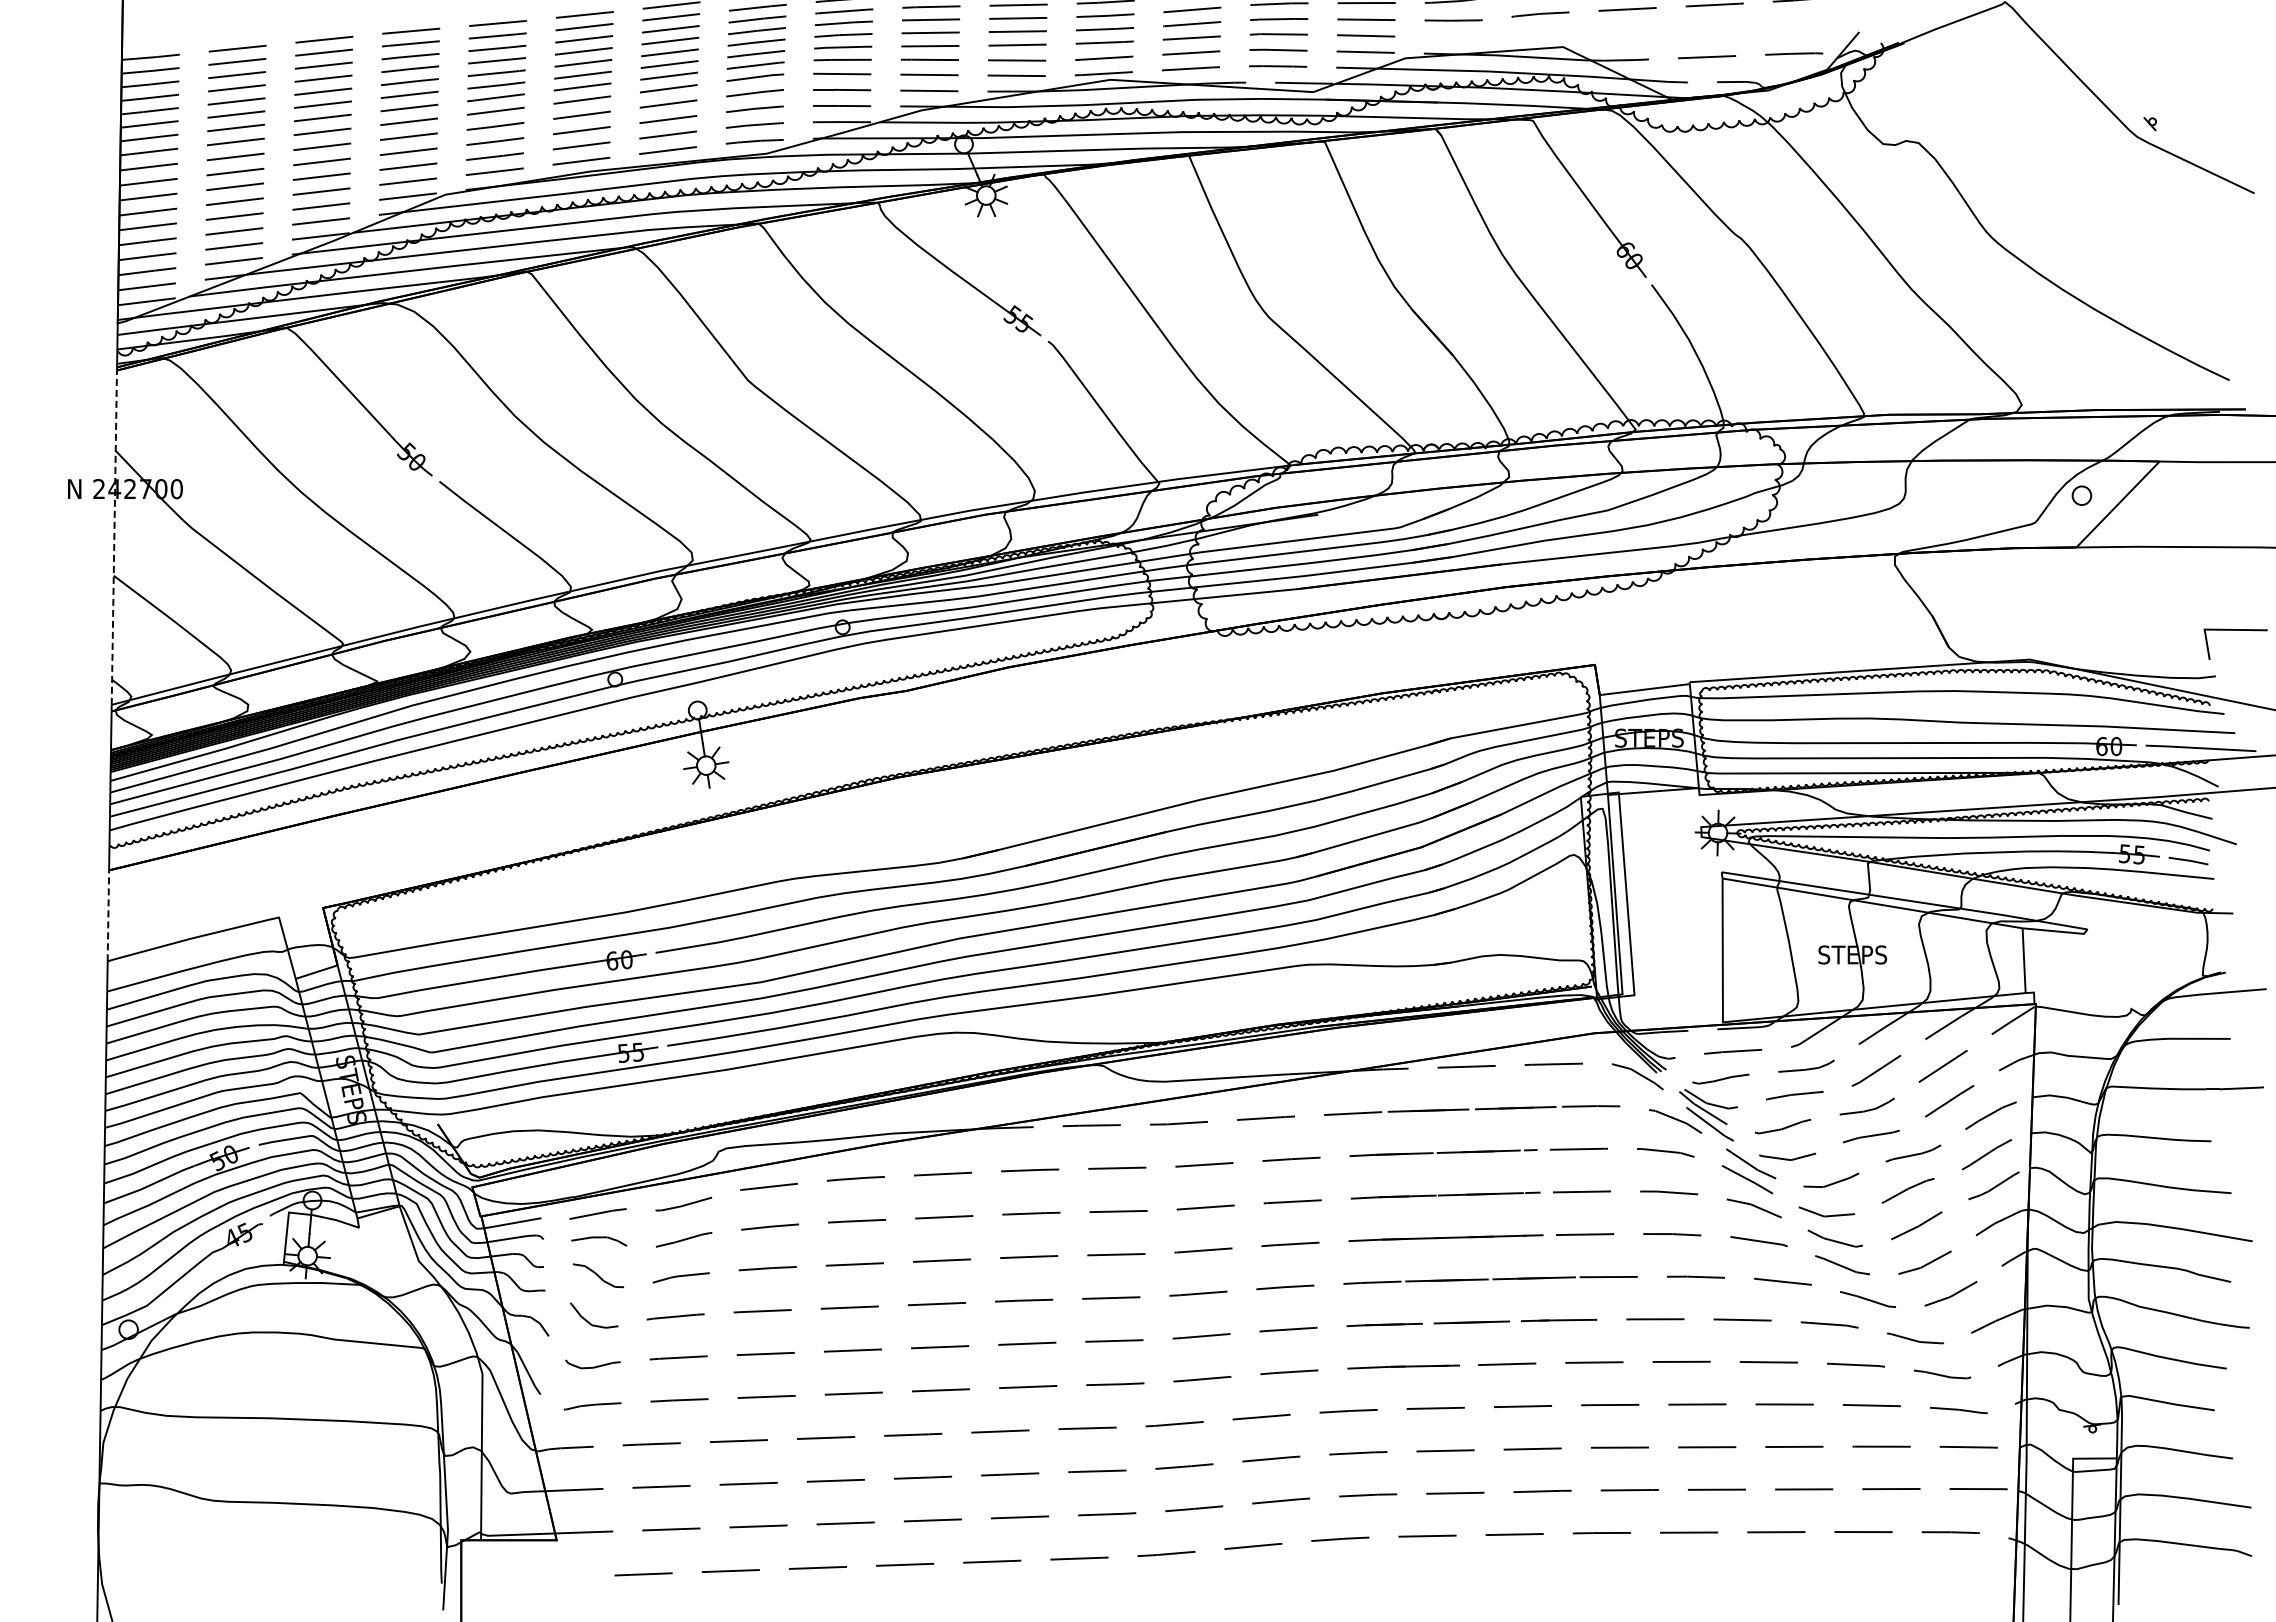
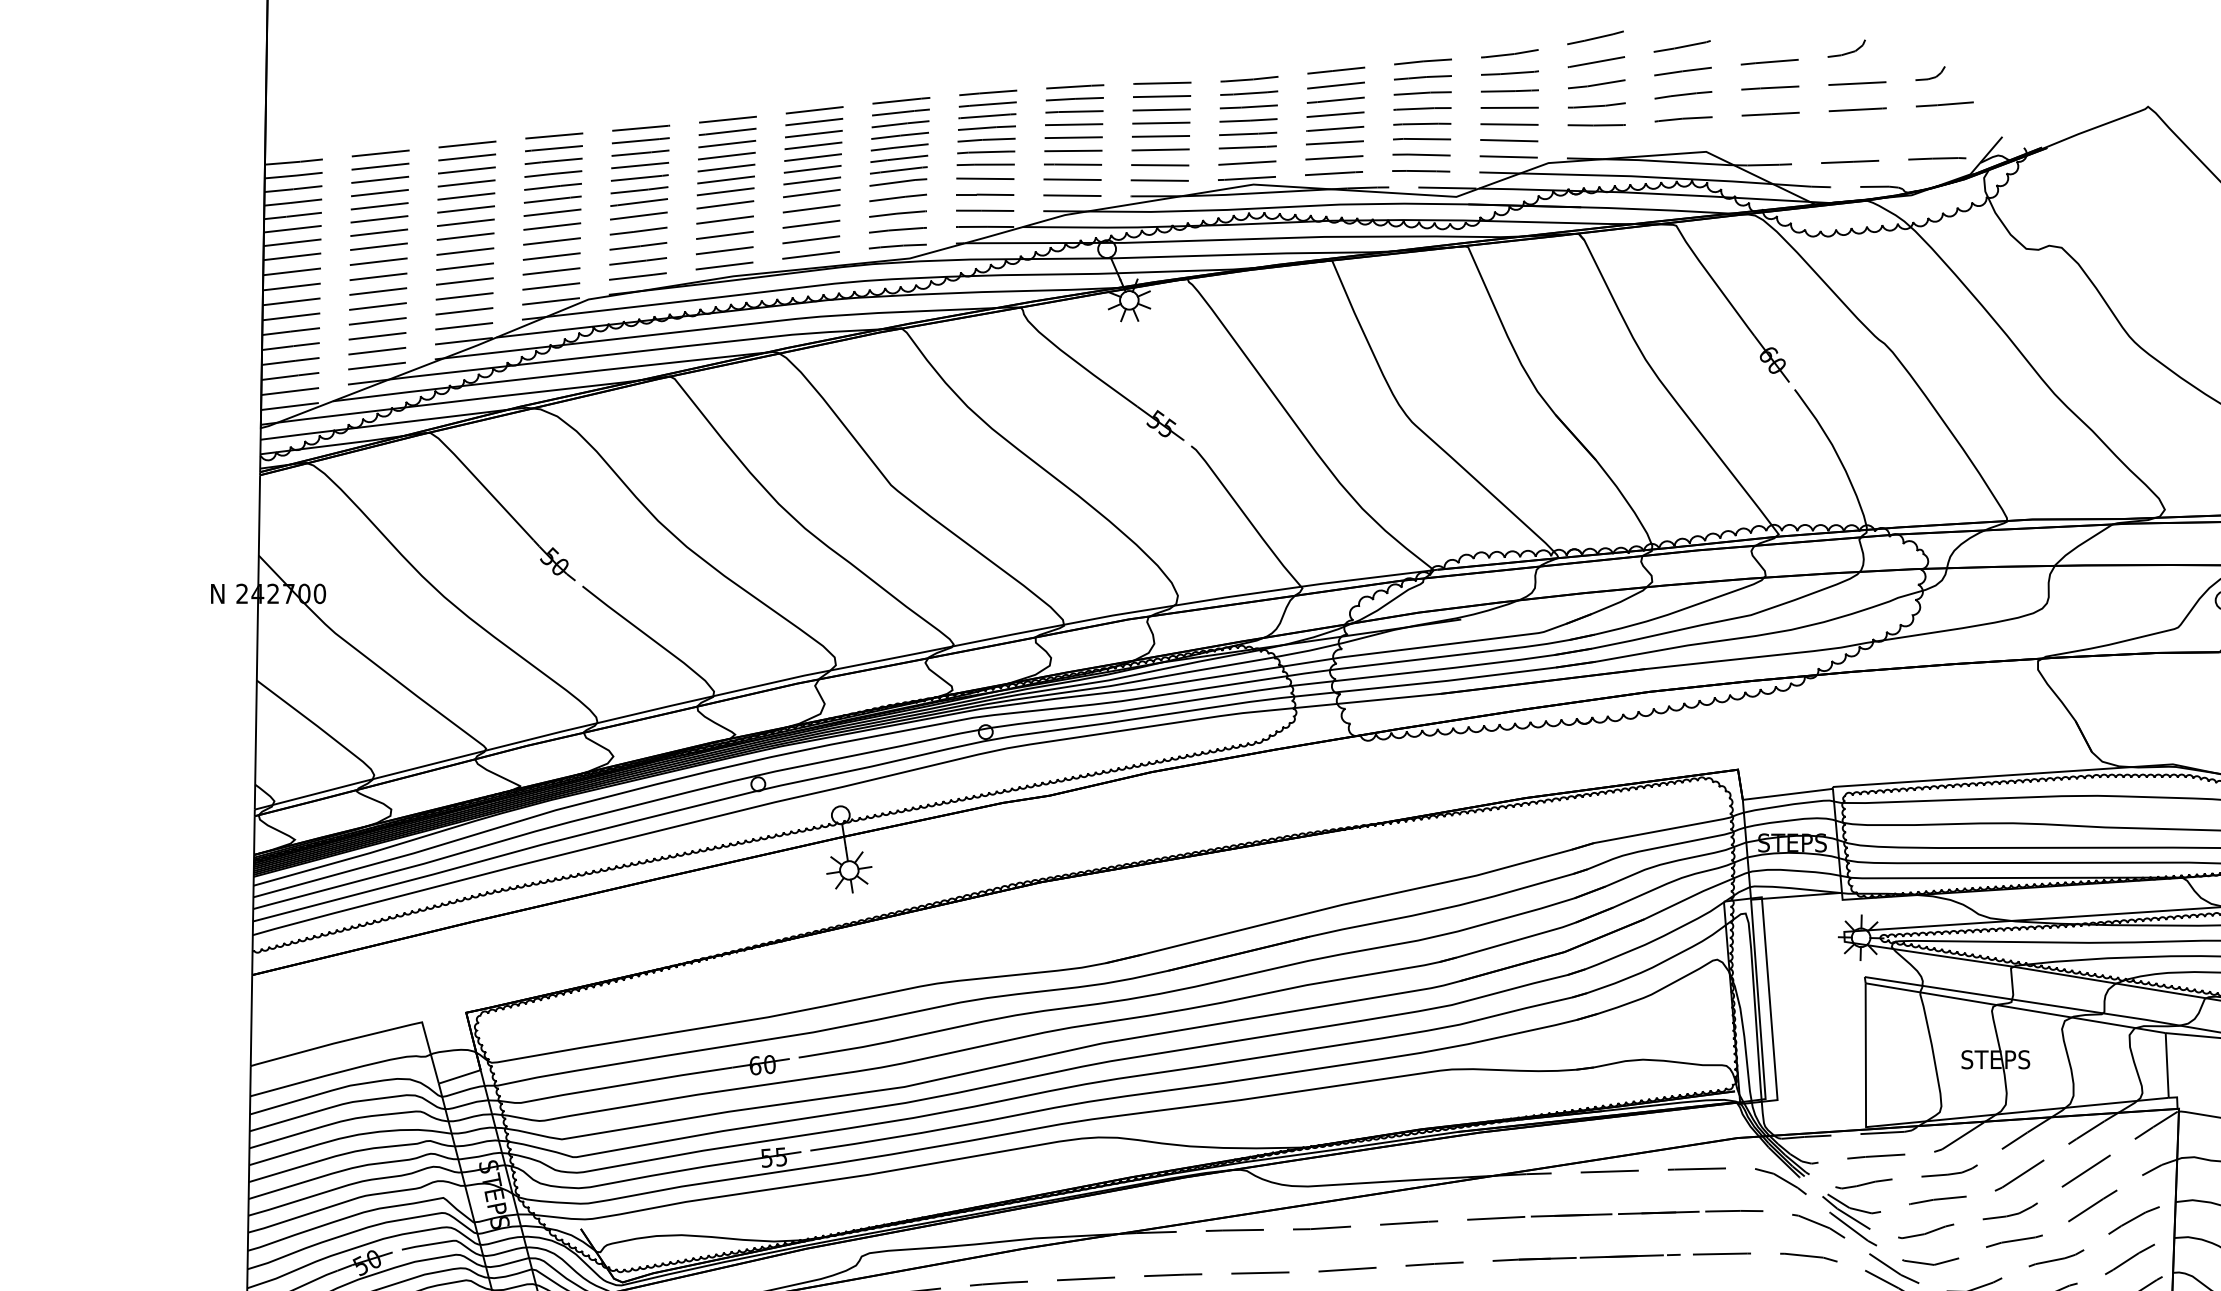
line: (114, 537) -> (257, 642), dashed -> solid
line: (108, 915) -> (251, 1020), dashed -> solid

